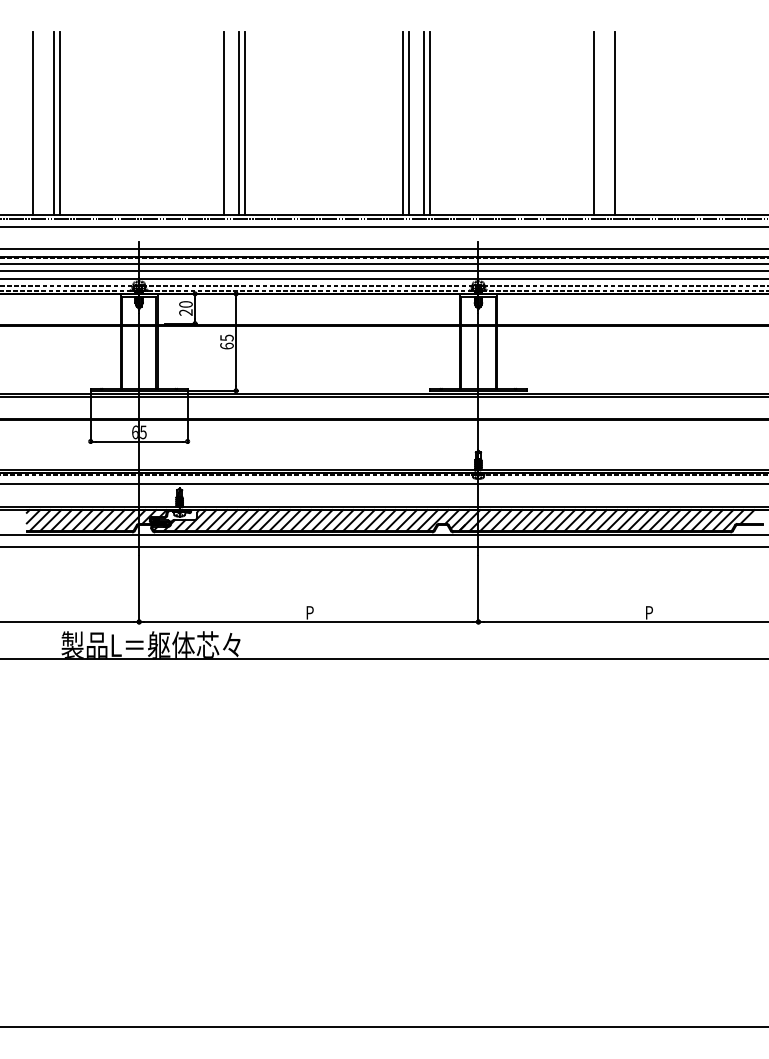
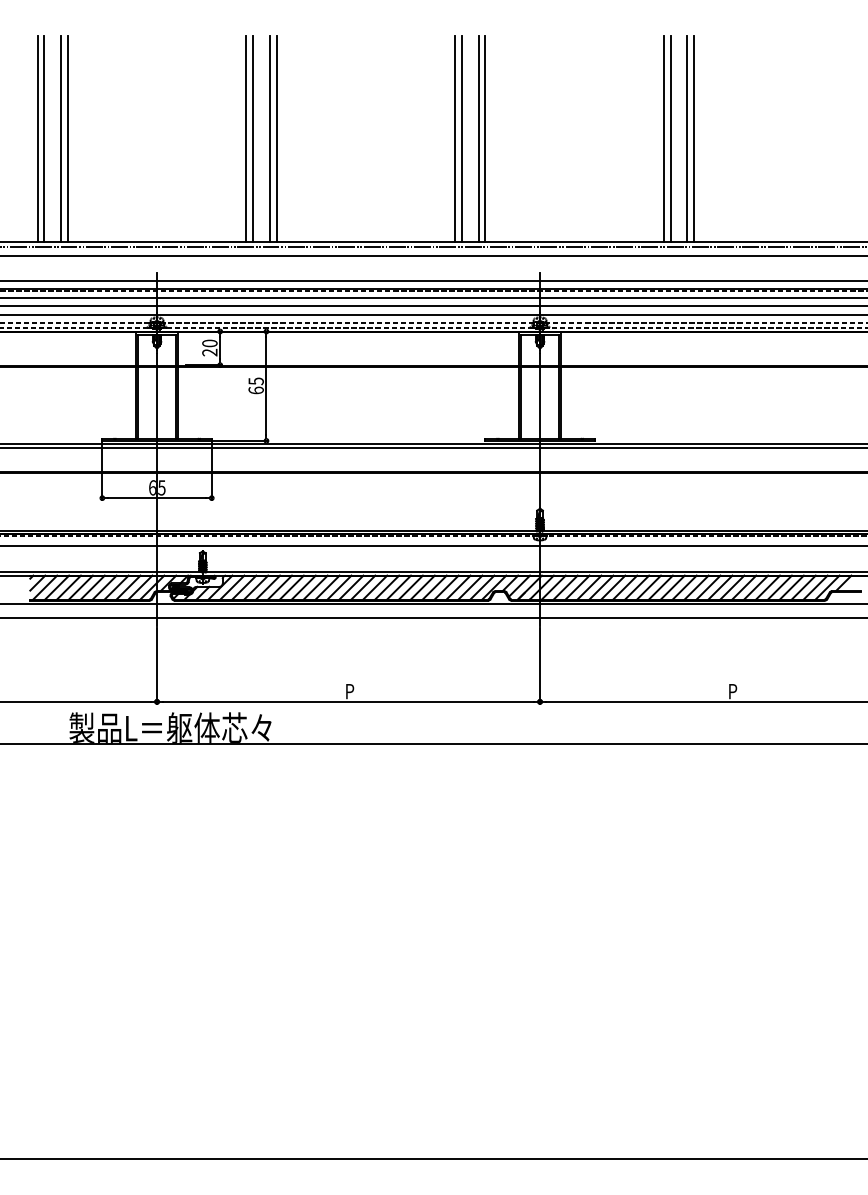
line: (39, 122) -> (44, 138), added
line: (218, 122) -> (246, 138), added
line: (588, 122) -> (664, 138), added
line: (608, 122) -> (686, 138), added

